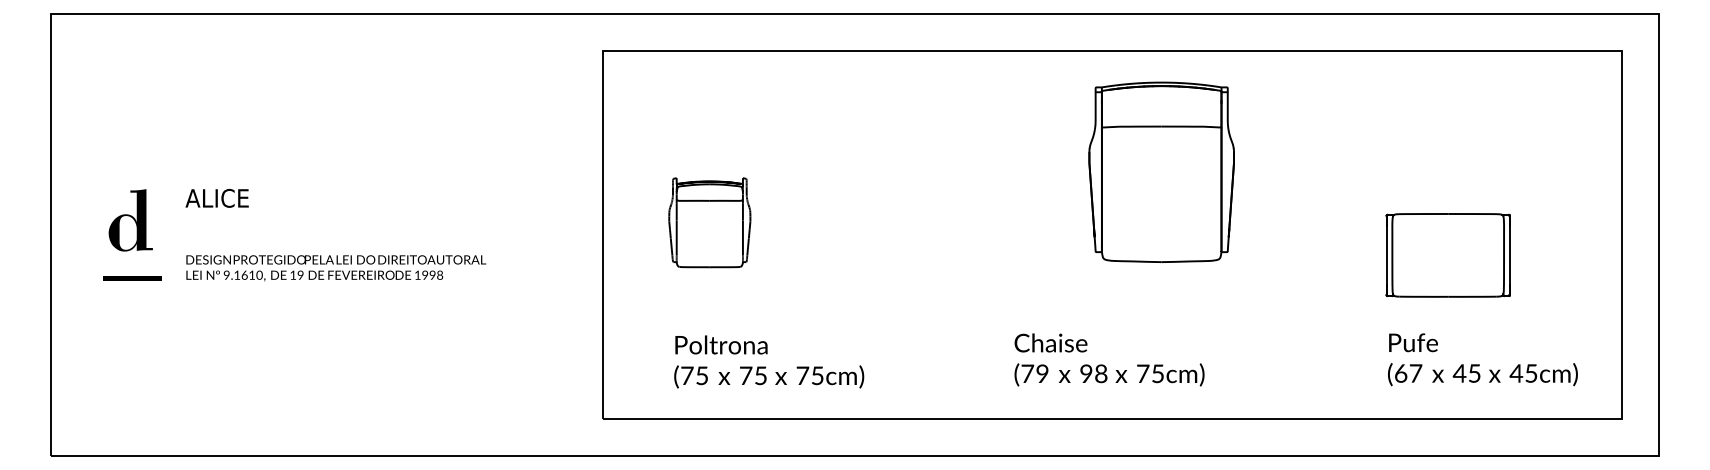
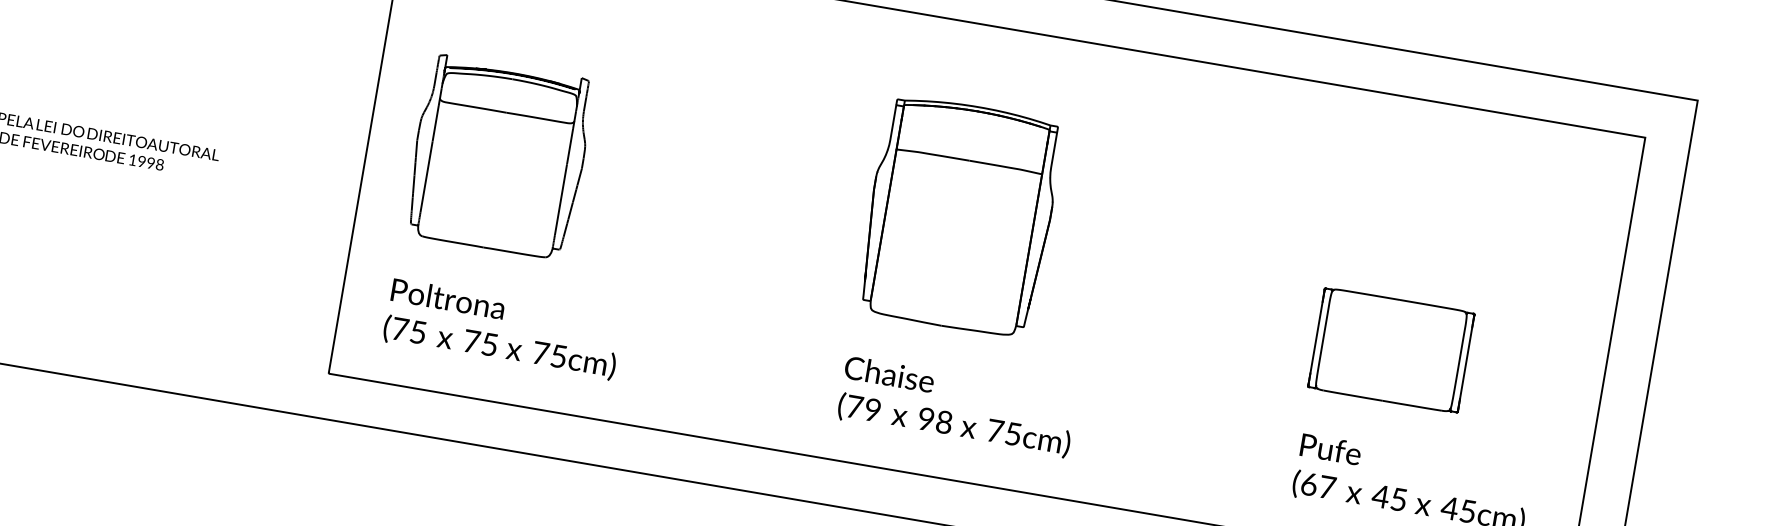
part: (1161, 171) -> (959, 215), moved
part: (709, 222) -> (498, 156), size x1.67
text: (769, 361) -> (503, 329), moved

